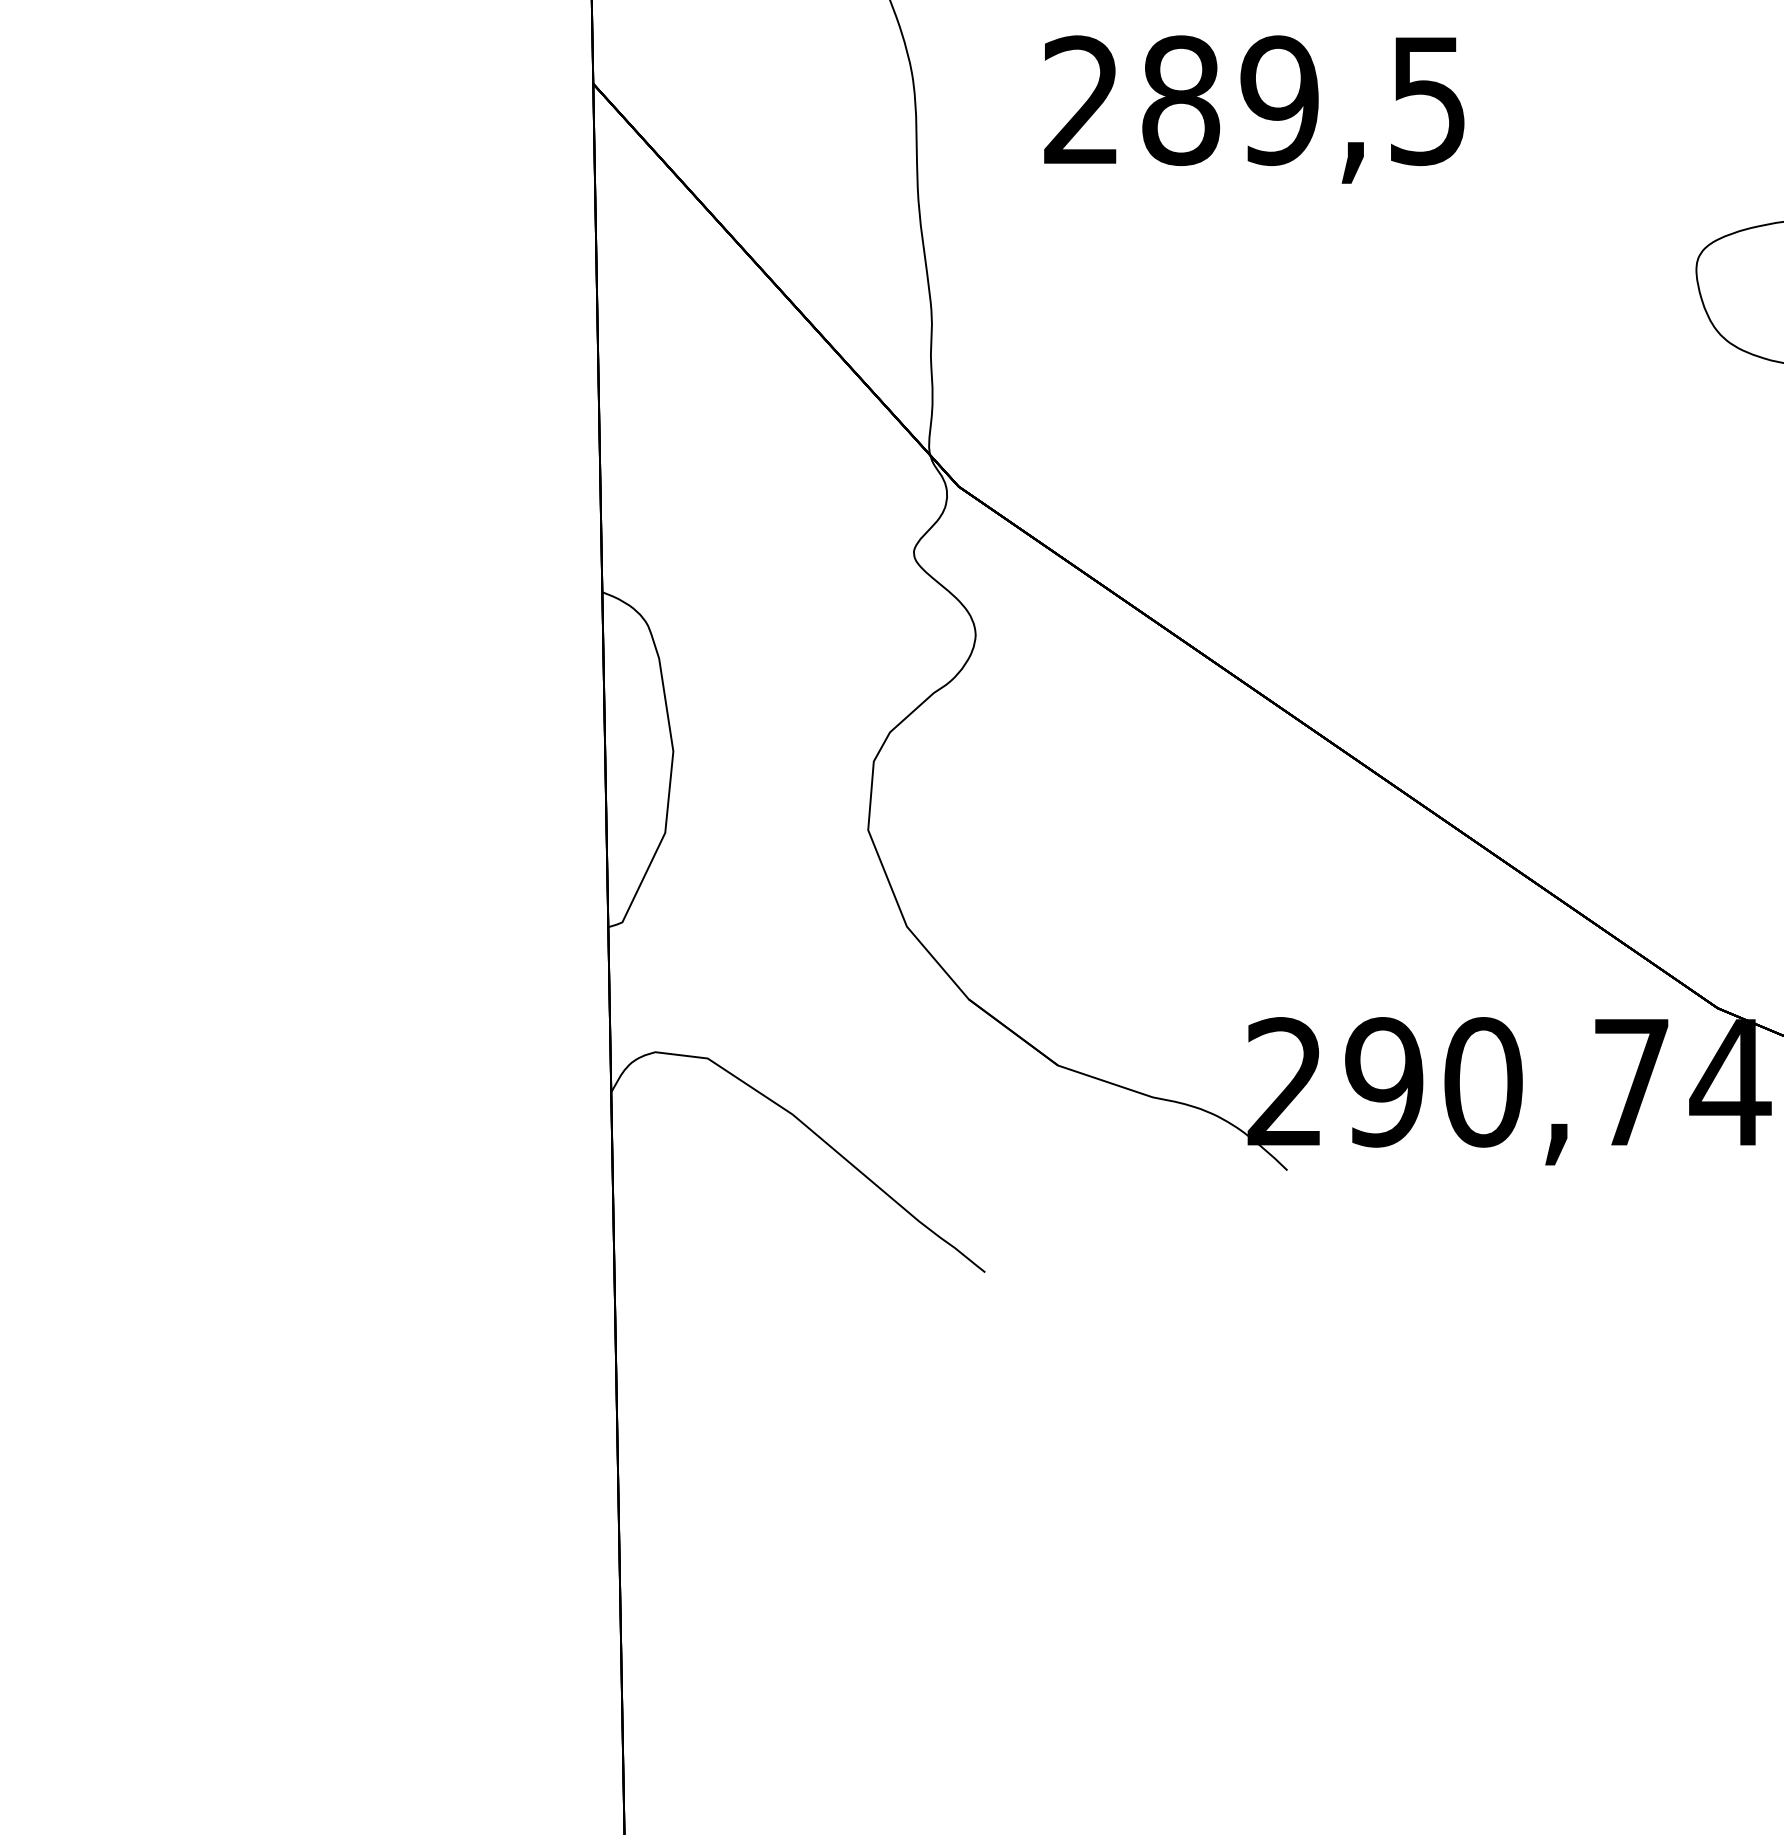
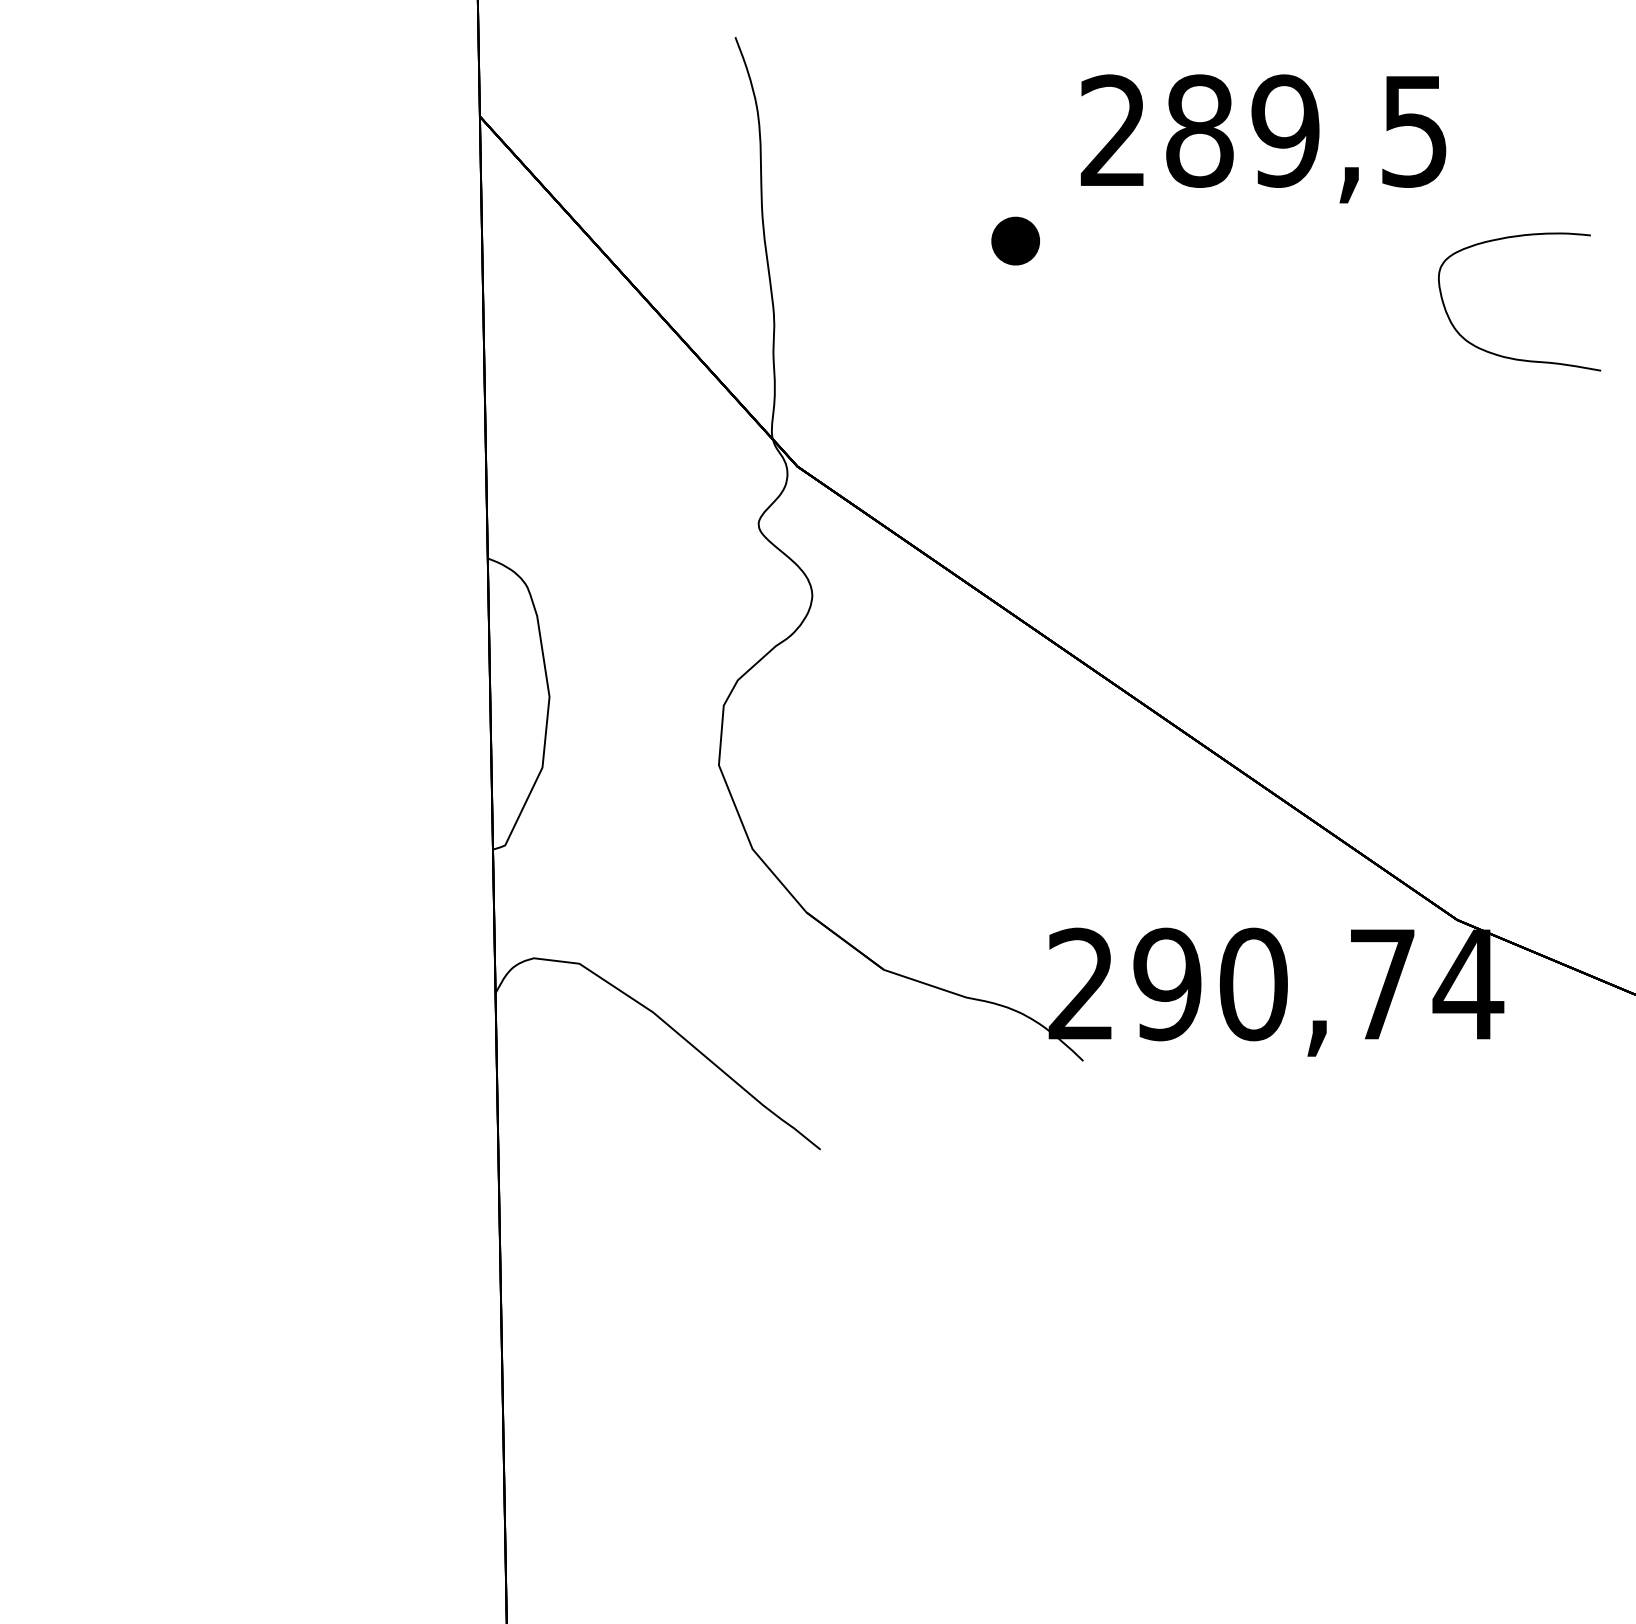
text: (1254, 109) -> (1263, 138), moved
part: (1209, 226) -> (1015, 240), added

